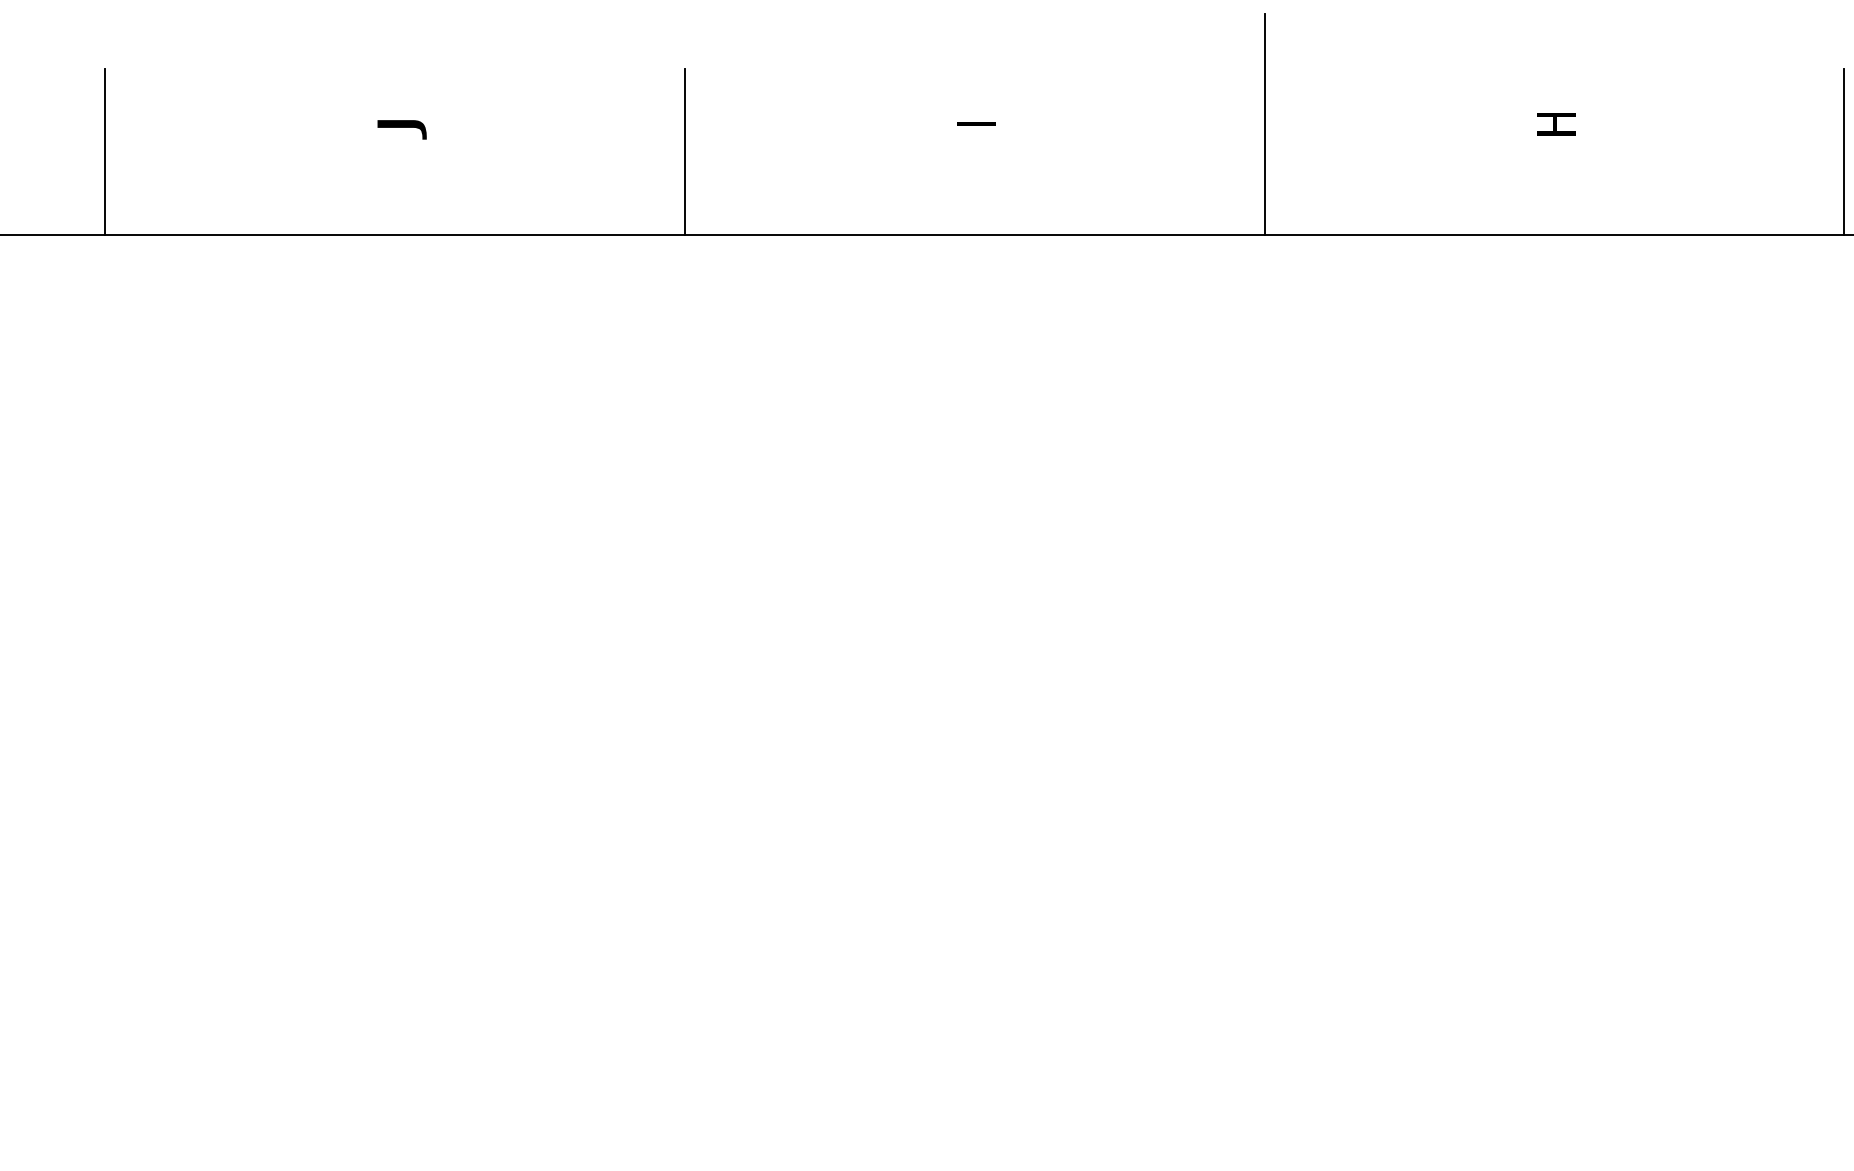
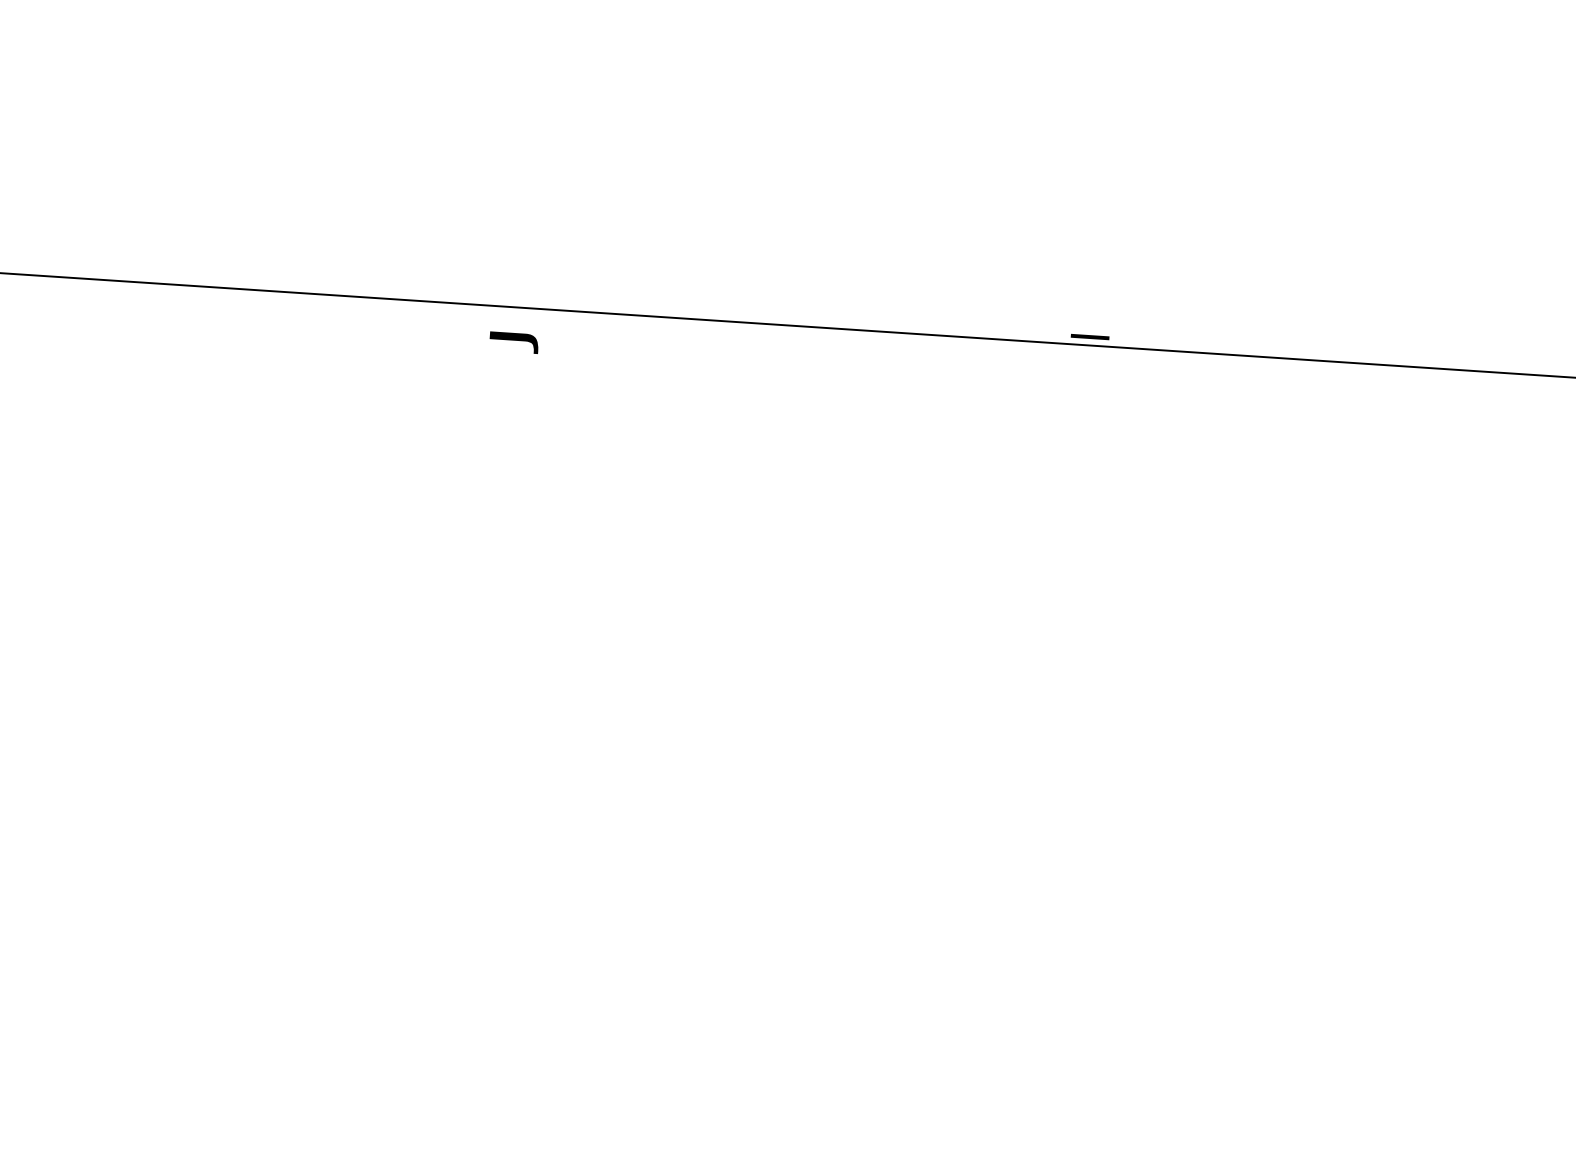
text: (976, 123) -> (1090, 336), moved
line: (1264, 123) -> (1384, 253), removed
text: (401, 129) -> (513, 342), moved
line: (105, 151) -> (225, 204), removed
line: (684, 151) -> (803, 243), removed

